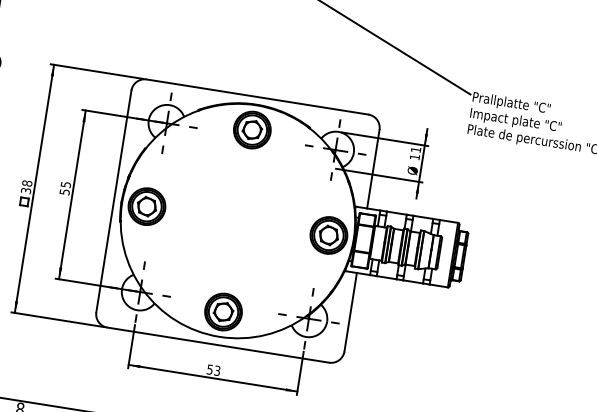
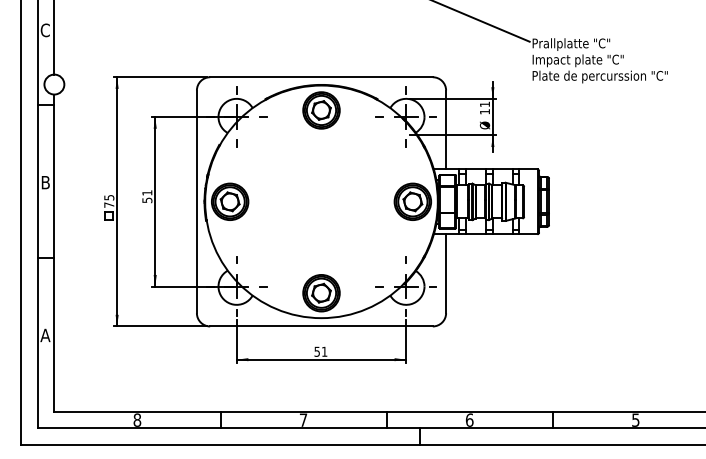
text: (66, 184) -> (147, 192), 55 -> 51
text: (27, 186) -> (109, 200), 38 -> 75
text: (217, 370) -> (324, 351), 53 -> 51

